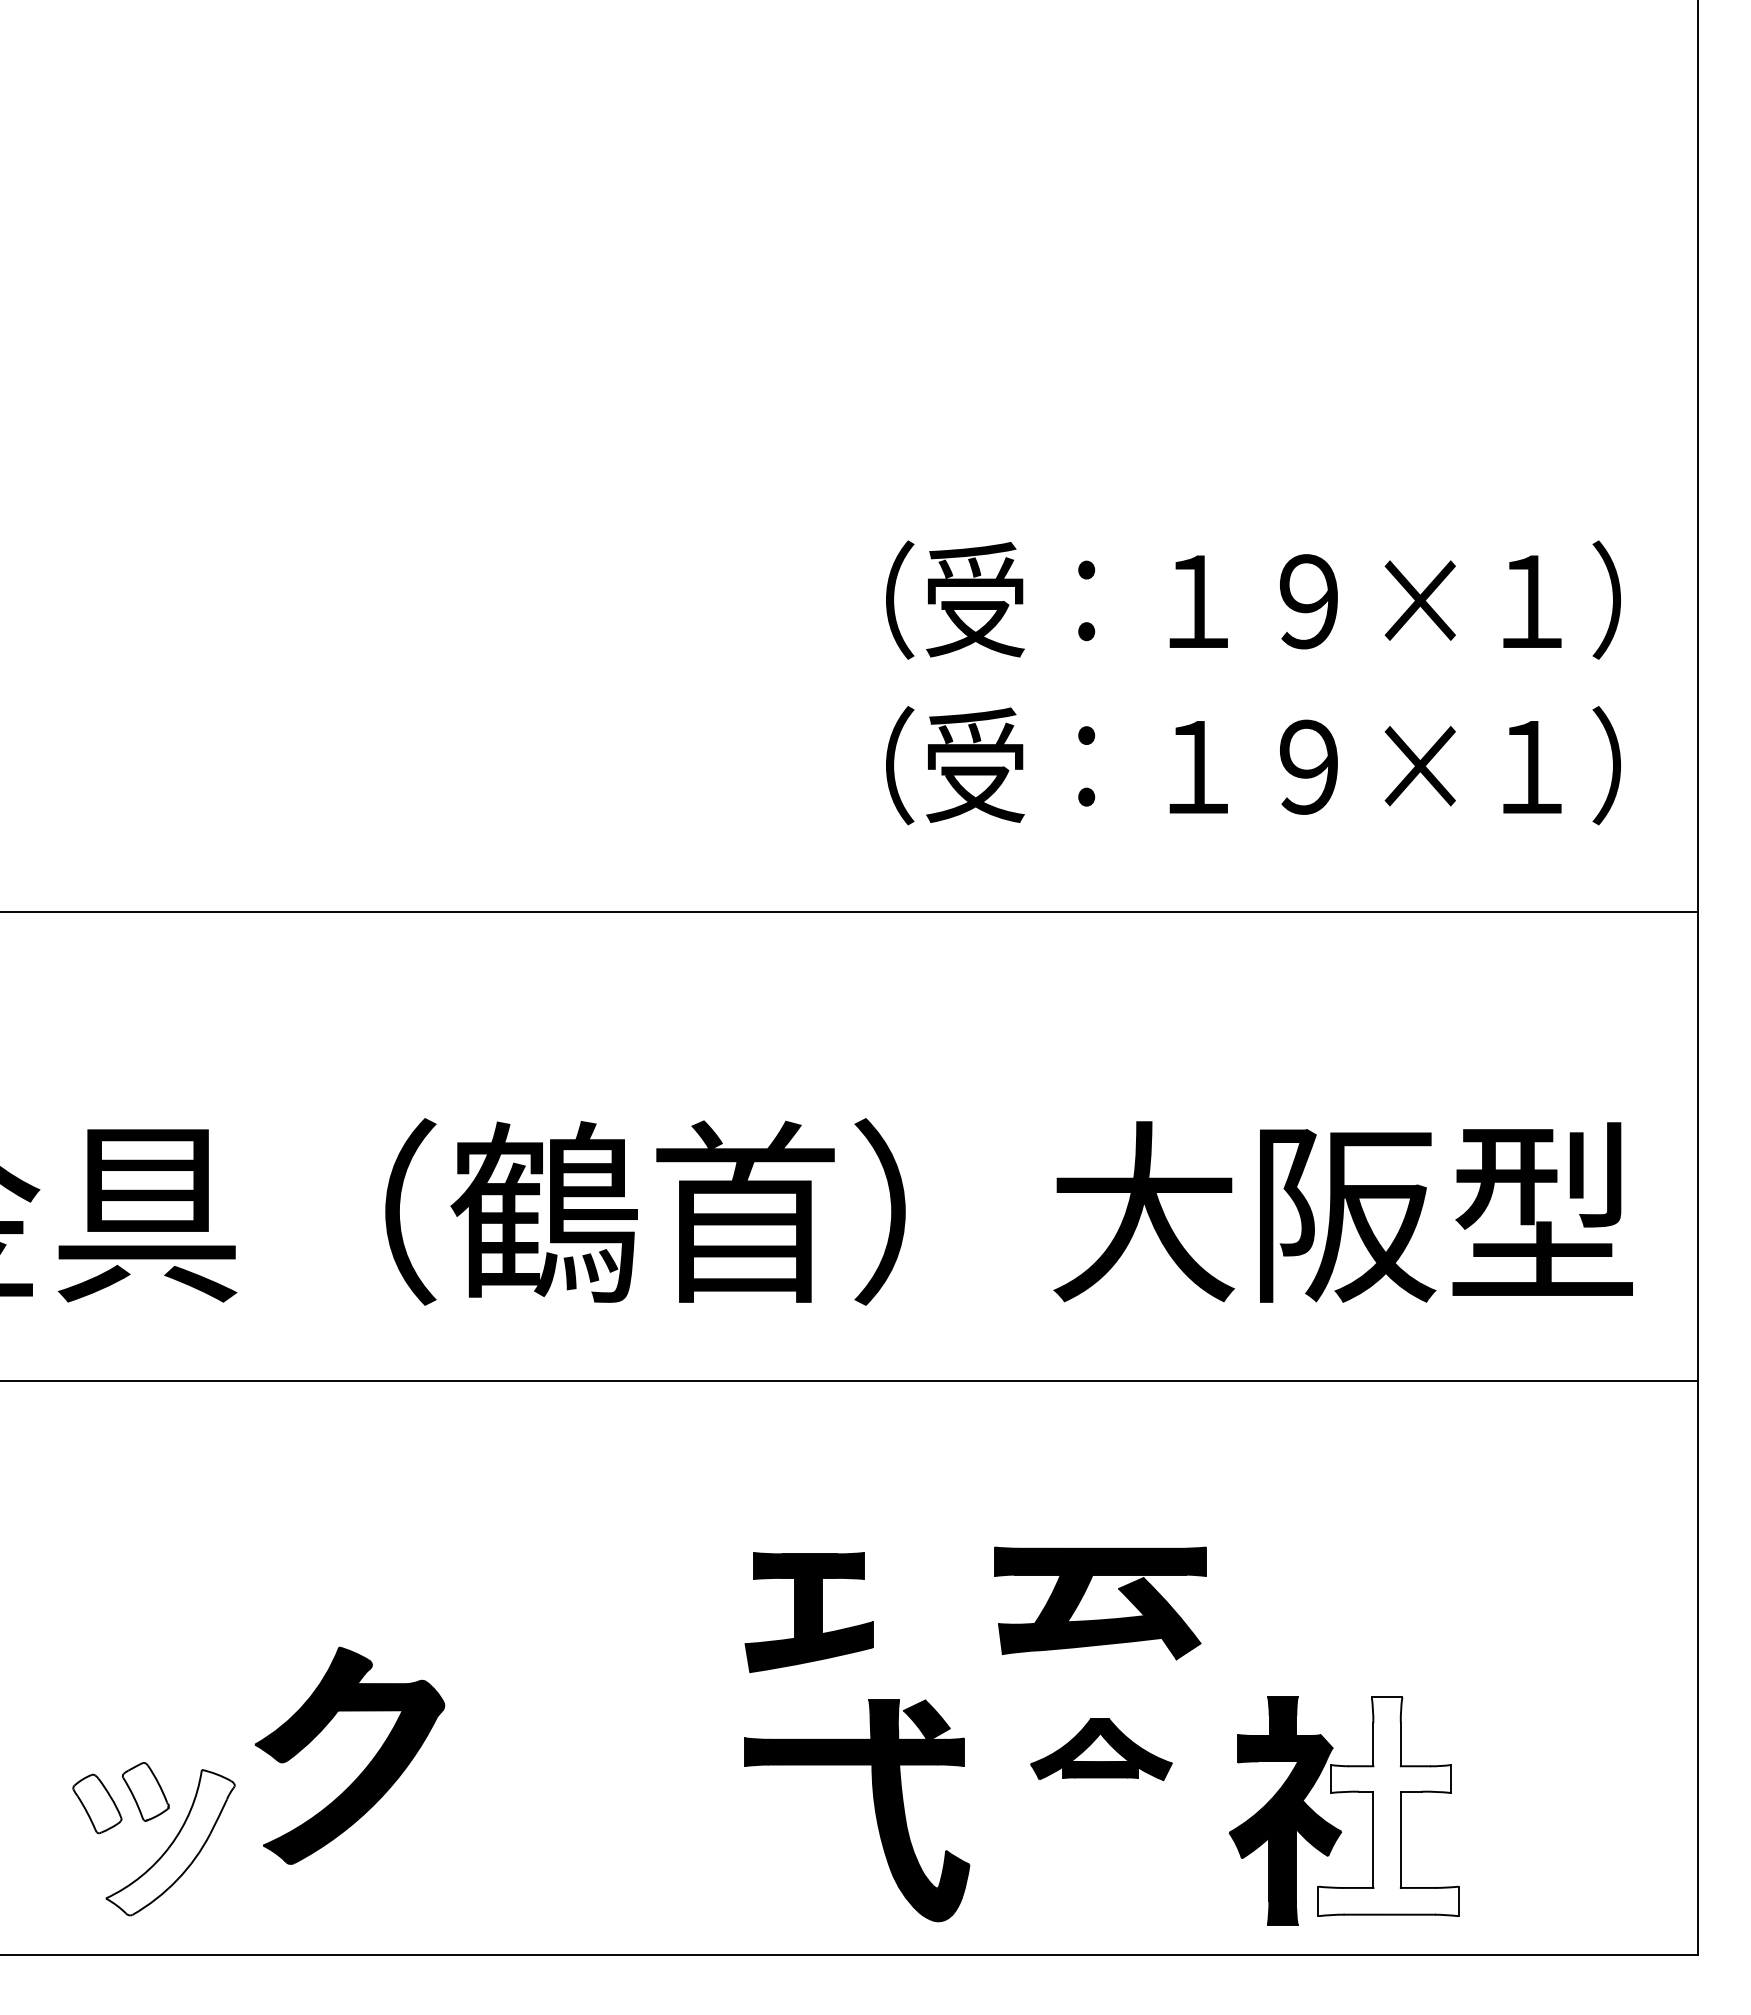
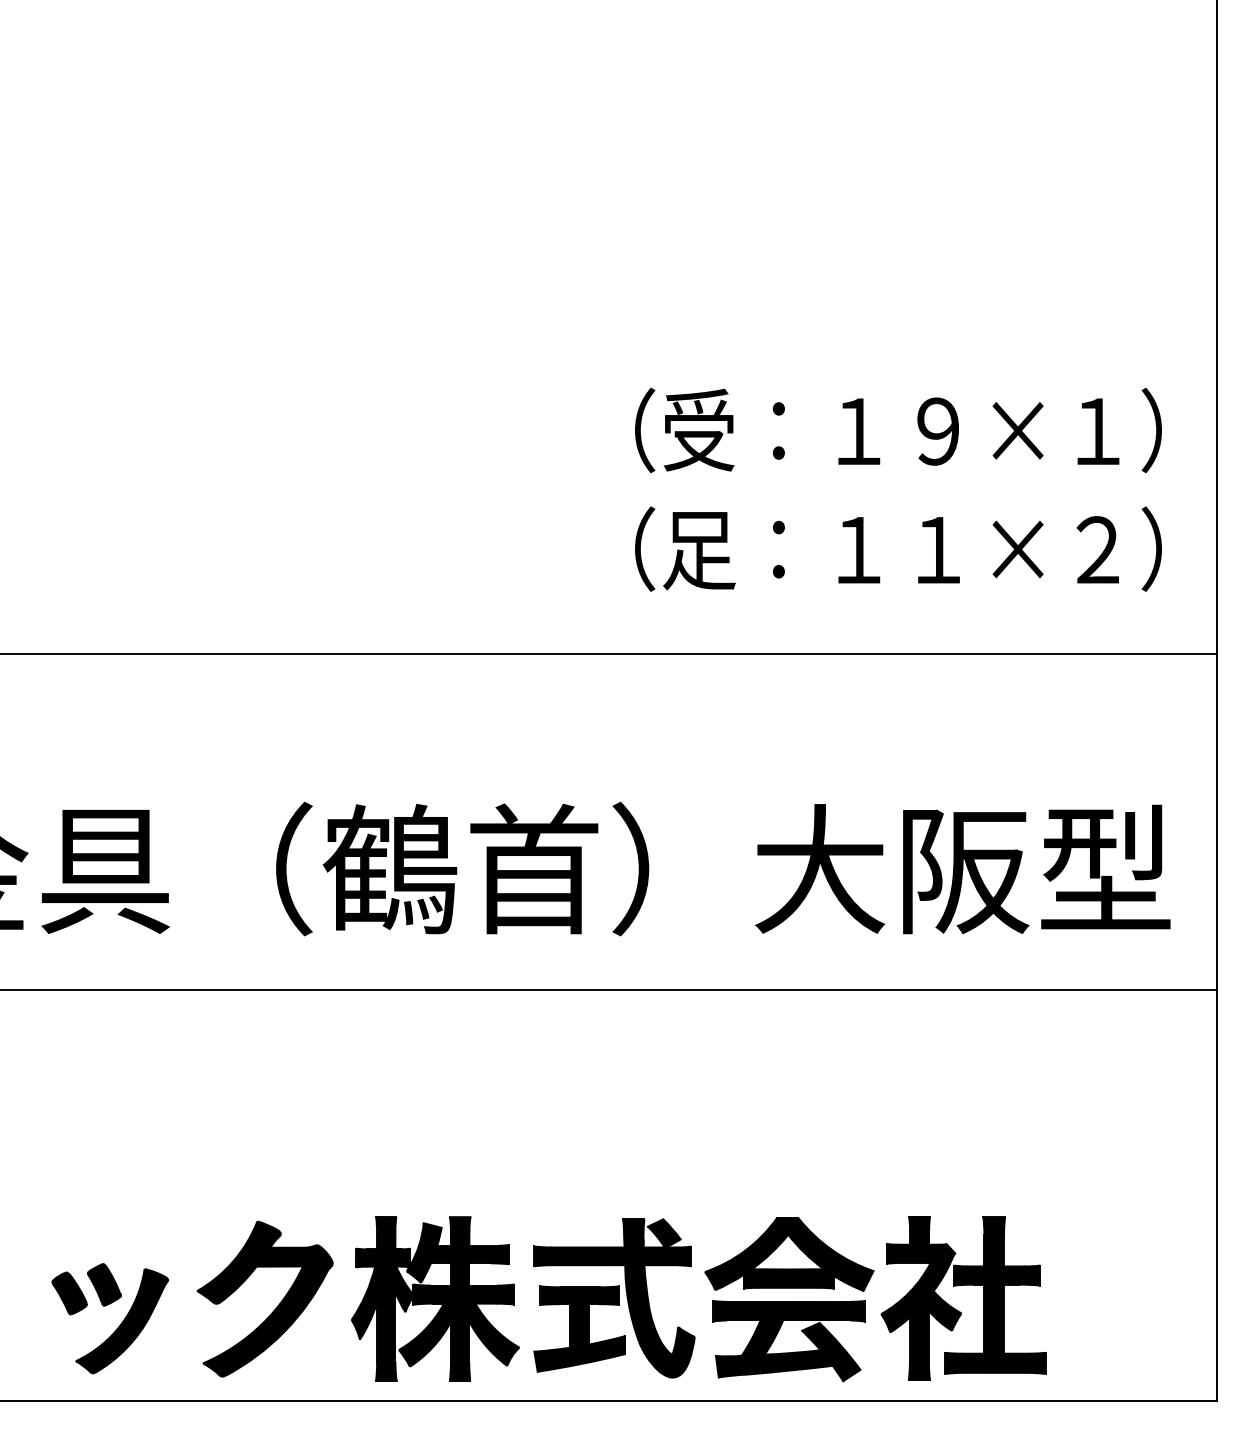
text: (1243, 765) -> (891, 549), （受：１９×１） -> （足：１１×２）
part: (808, 1612) -> (579, 1328), moved
part: (1100, 1619) -> (788, 1352), moved
part: (1101, 1749) -> (789, 1254), size x1.67
part: (365, 1767) -> (276, 1307), moved
fill: (145, 1791) -> (104, 1284), added
fill: (97, 1803) -> (69, 1293), added
fill: (1388, 1806) -> (995, 1295), added
part: (607, 1811) -> (435, 1298), added
fill: (169, 1842) -> (121, 1321), added

